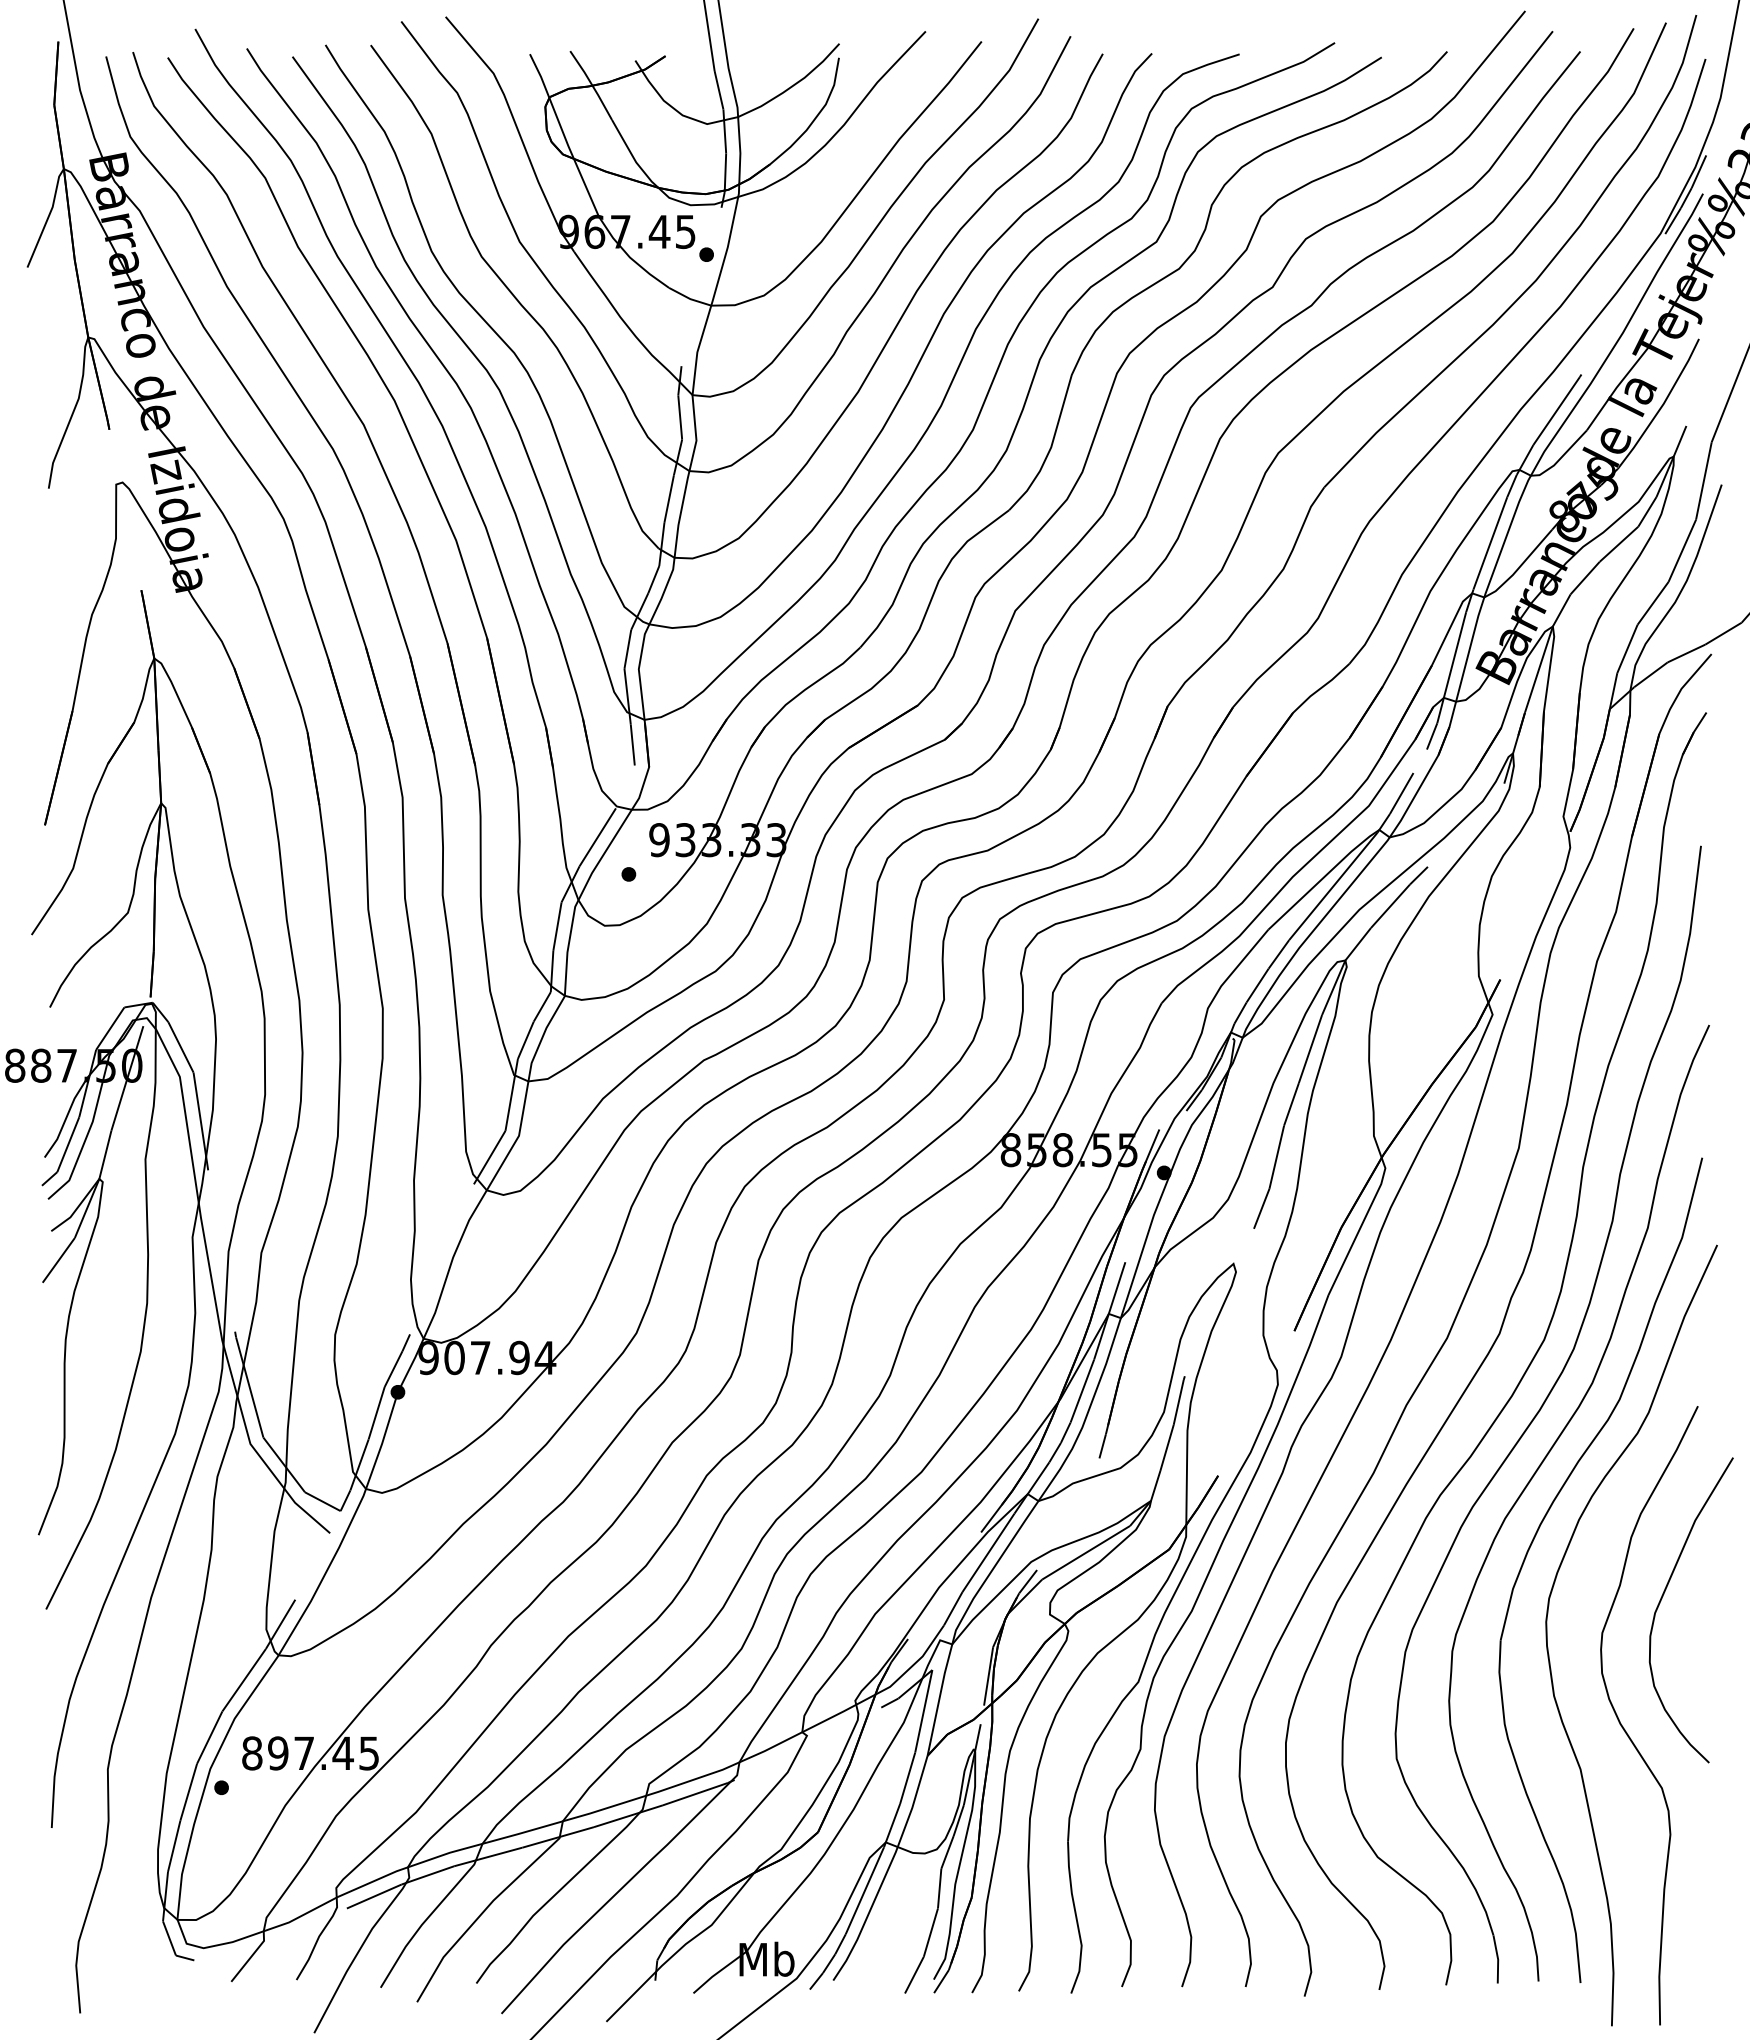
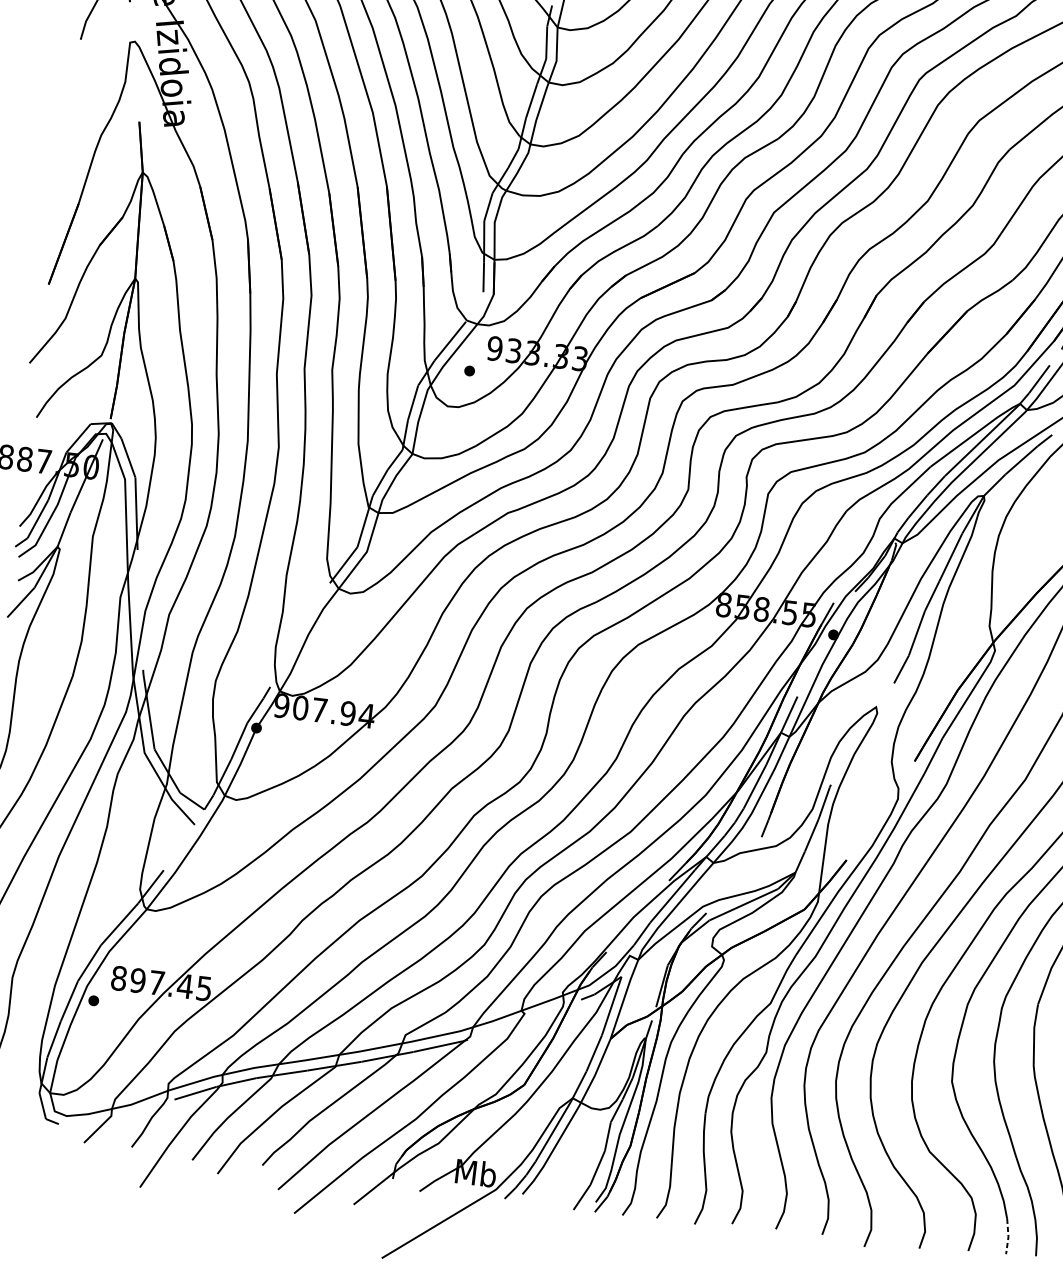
line: (1498, 1959) -> (1008, 1236), solid -> dashed

